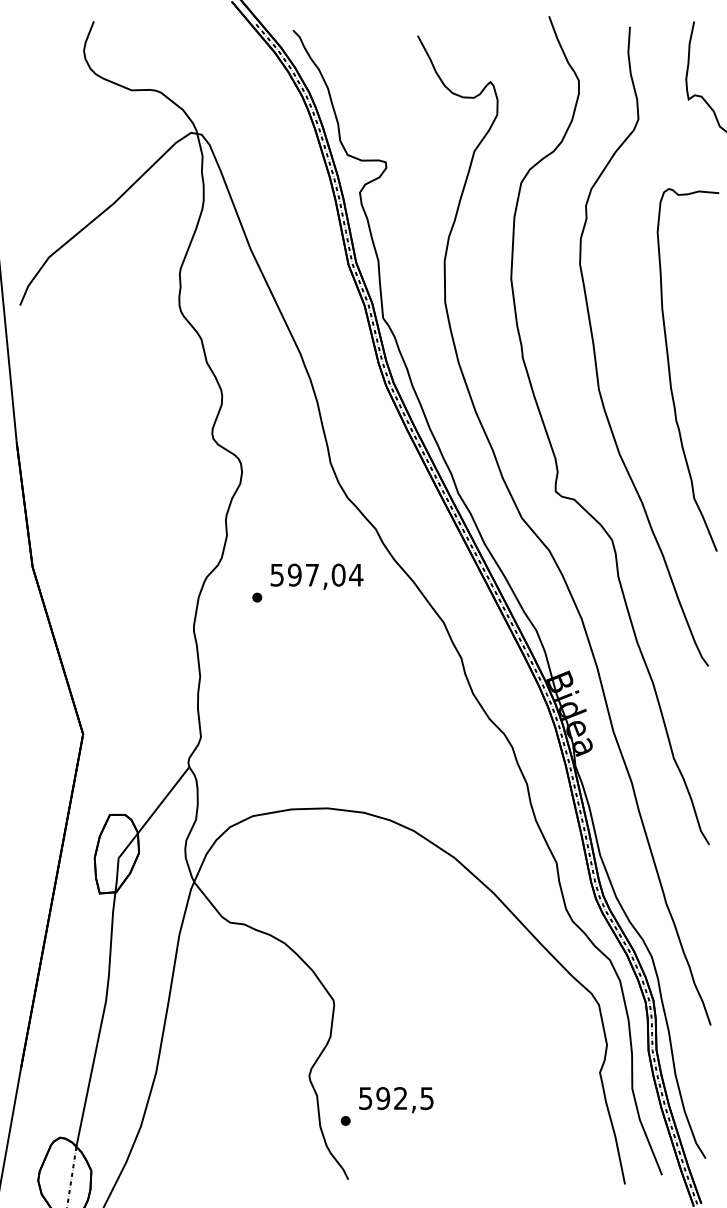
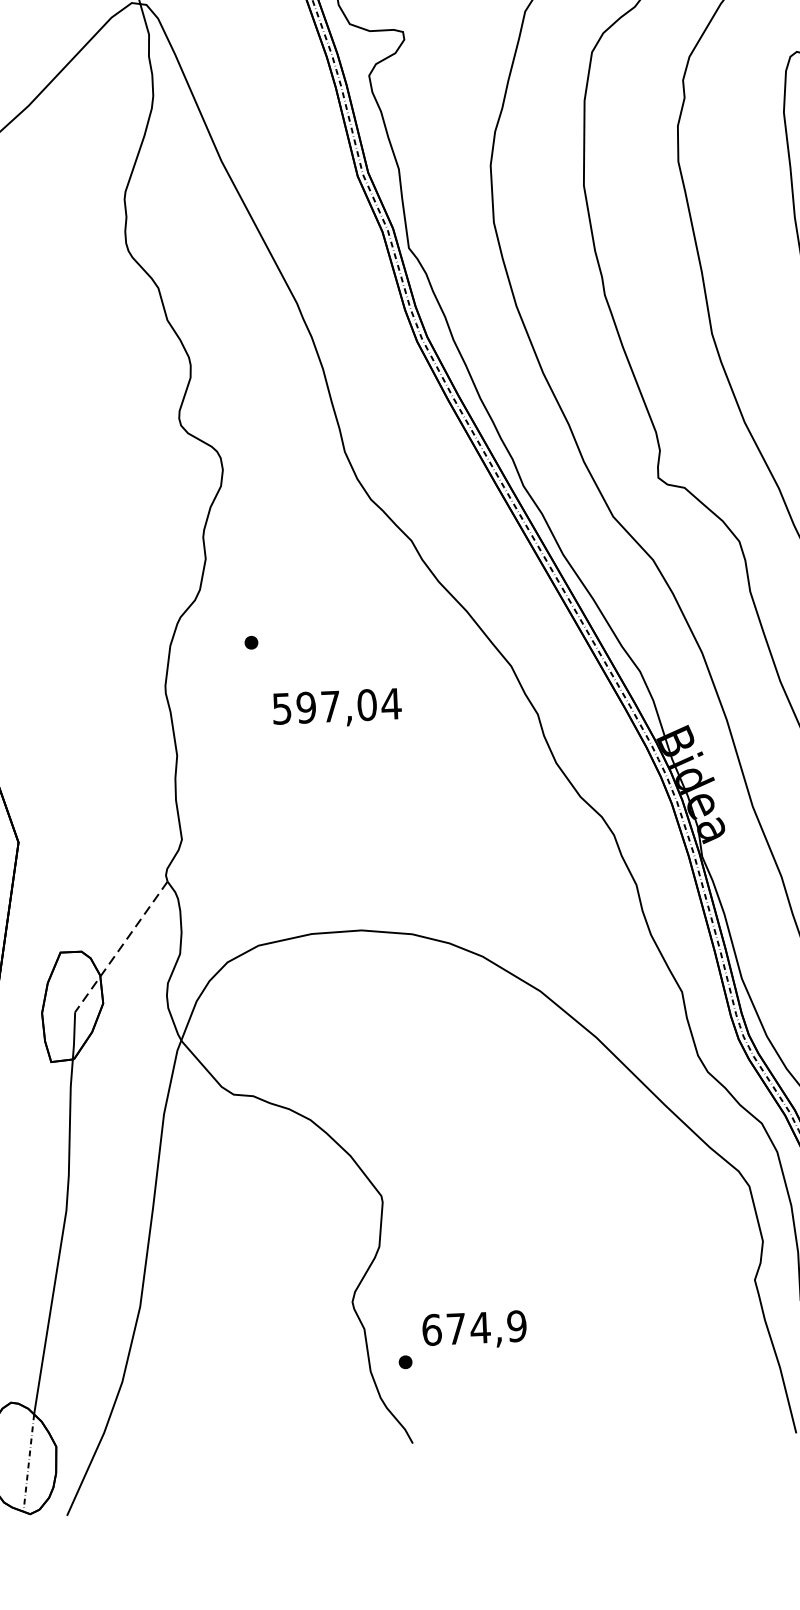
text: (316, 576) -> (336, 708), moved
line: (153, 812) -> (120, 946), solid -> dashed
text: (396, 1098) -> (474, 1328), 592,5 -> 674,9

